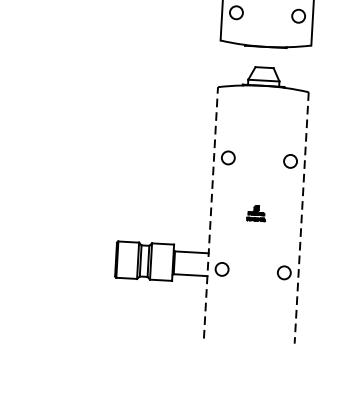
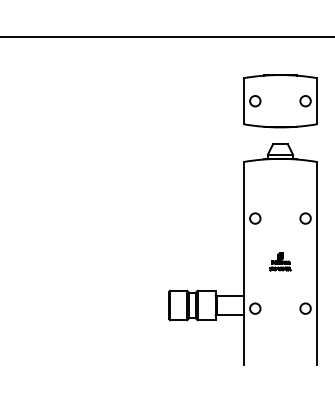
line: (210, 212) -> (243, 263), dashed -> solid
part: (256, 212) -> (280, 261), size x1.43
line: (302, 217) -> (317, 263), dashed -> solid

